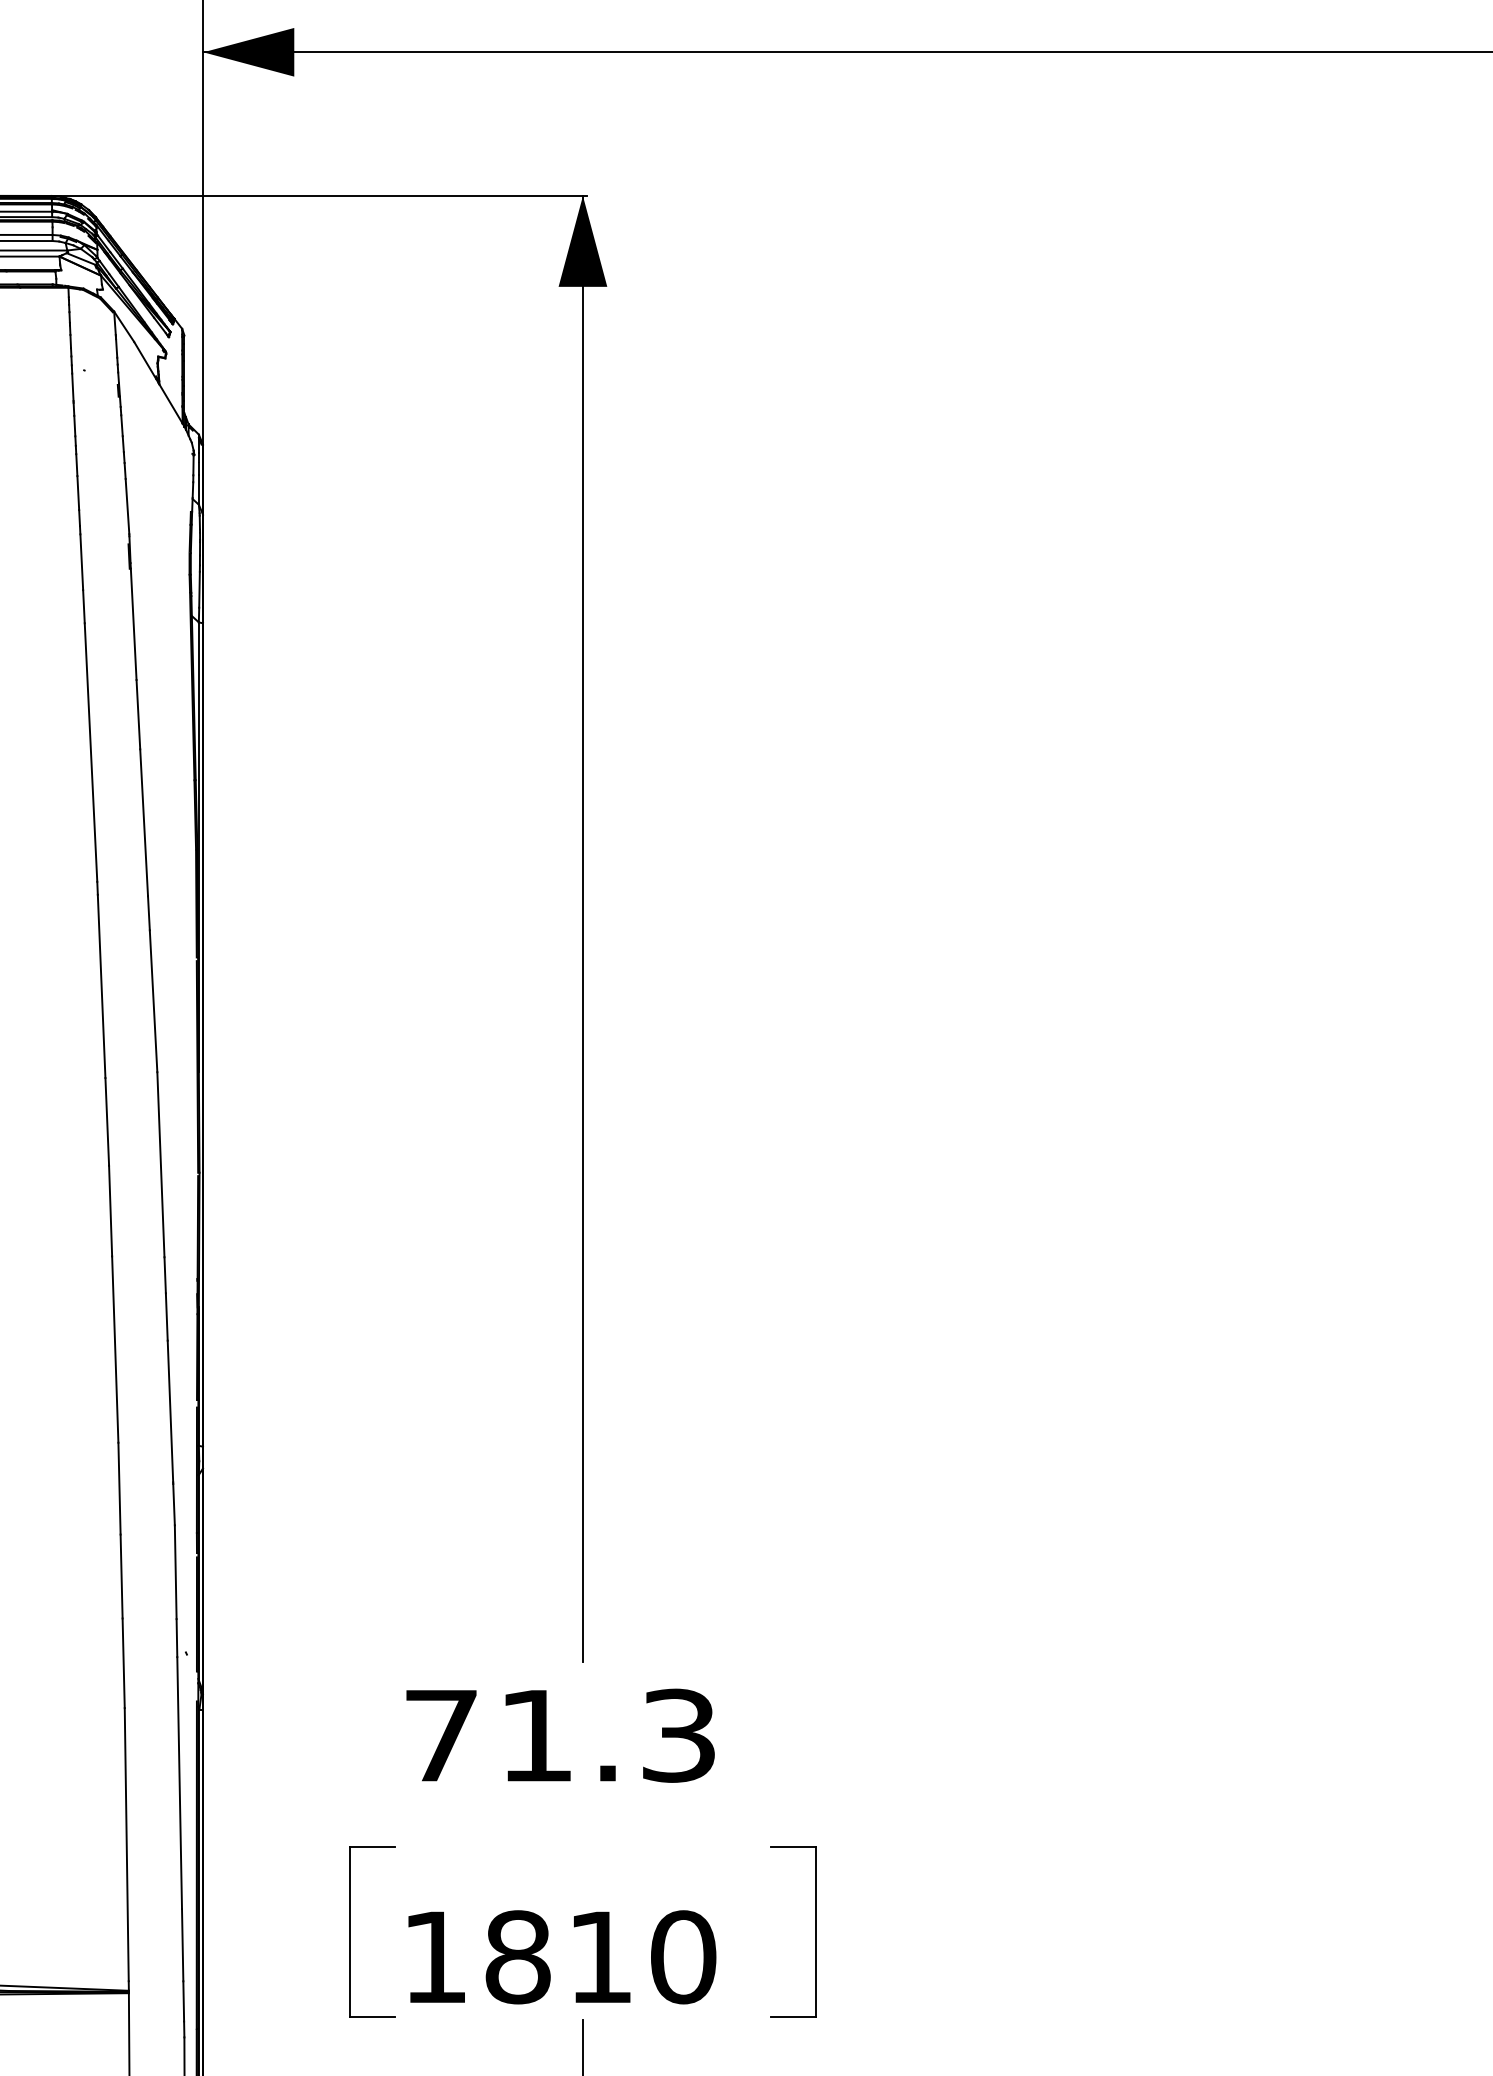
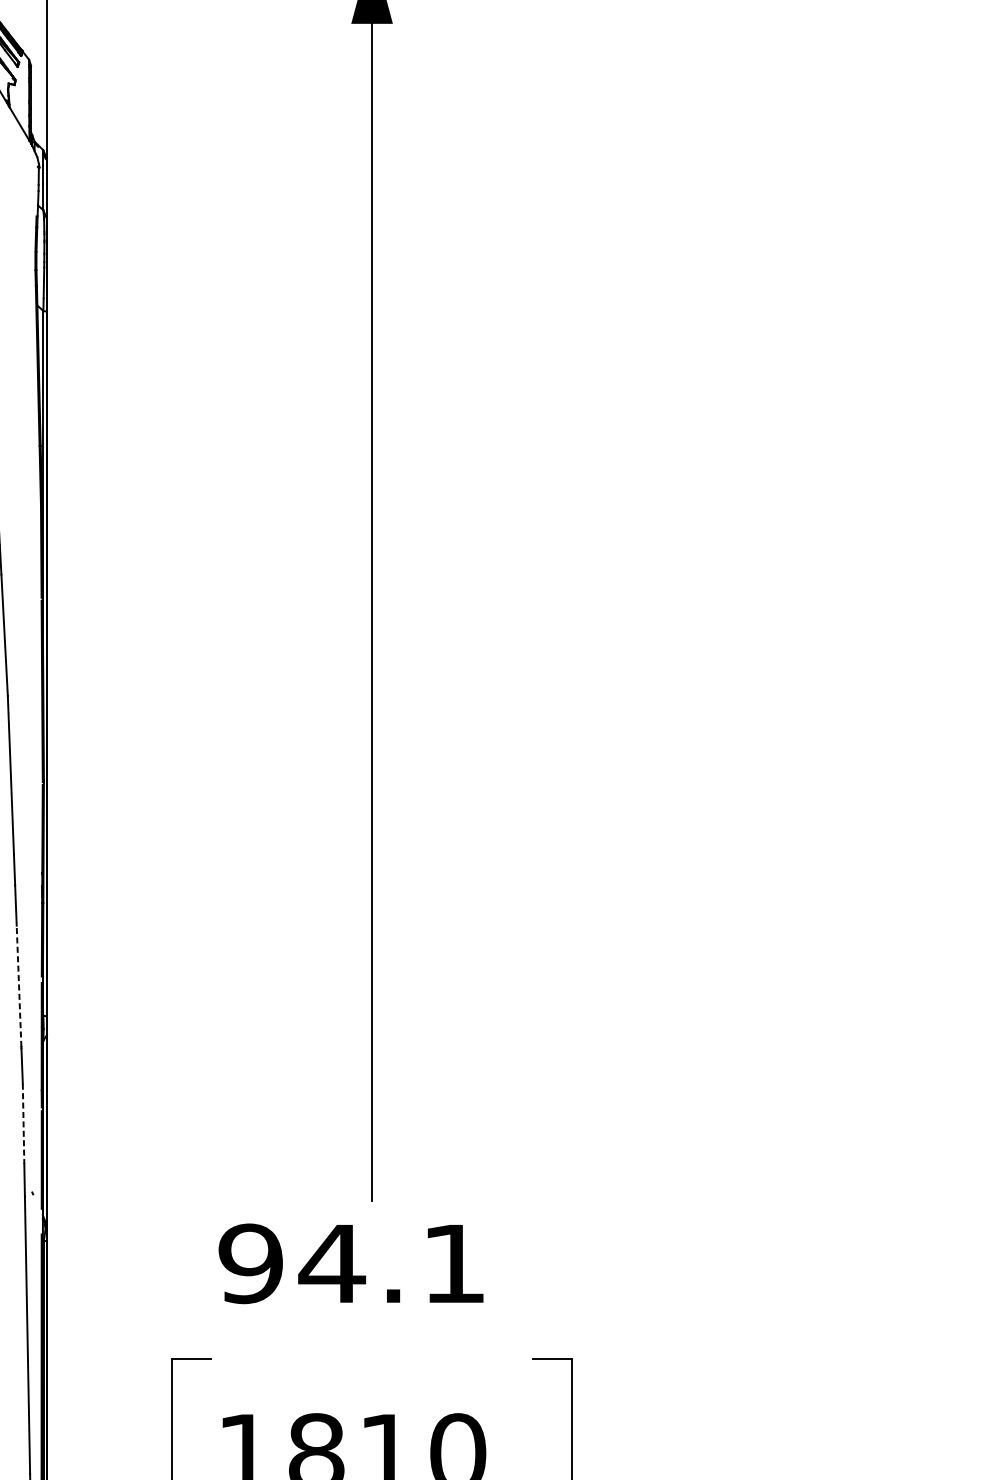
line: (170, 1411) -> (19, 986), solid -> dashed
line: (175, 1572) -> (23, 1124), solid -> dashed
text: (558, 1735) -> (351, 1263), 71.3 -> 94.1

